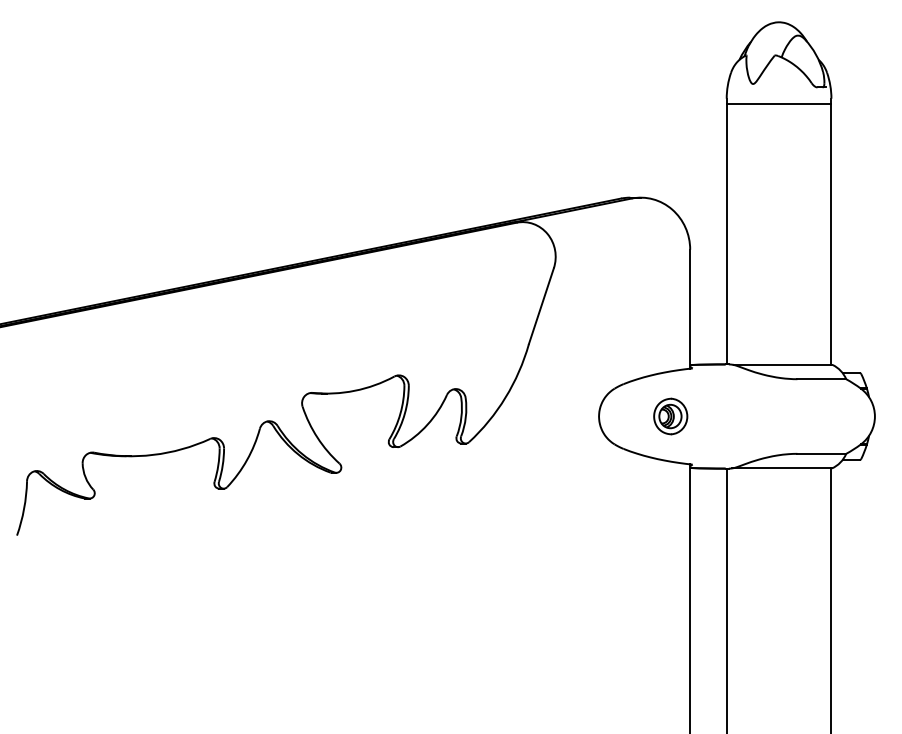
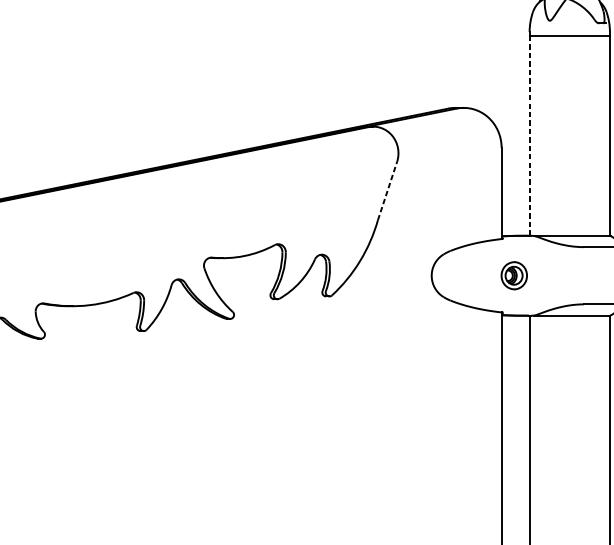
line: (726, 234) -> (529, 136), solid -> dashed
line: (541, 306) -> (387, 191), solid -> dashed
part: (670, 416) -> (514, 275), moved

